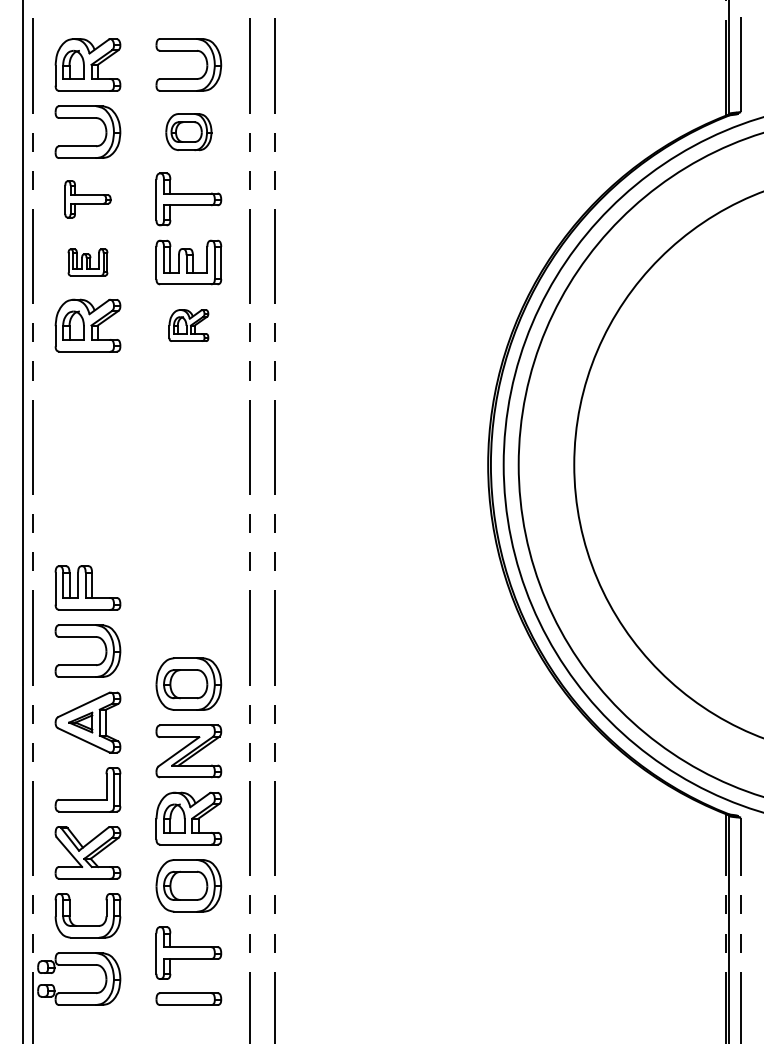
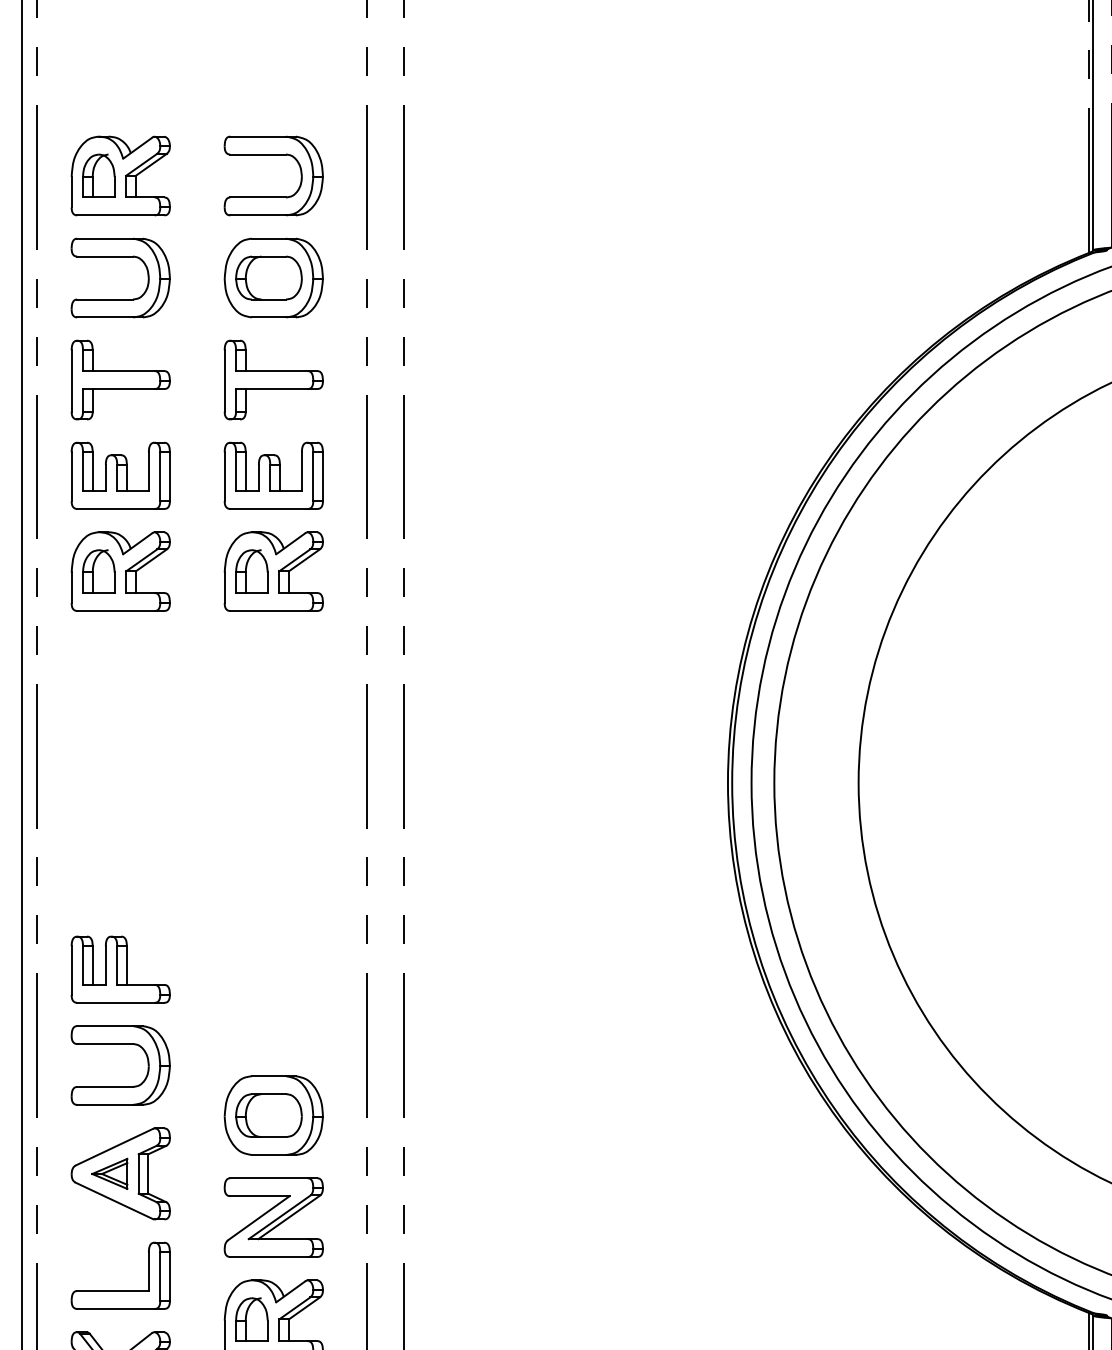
part: (188, 131) -> (273, 277), size x1.43
part: (87, 199) -> (120, 380), size x1.43
part: (87, 262) -> (120, 475), size x1.67
part: (188, 325) -> (273, 571), size x1.67

